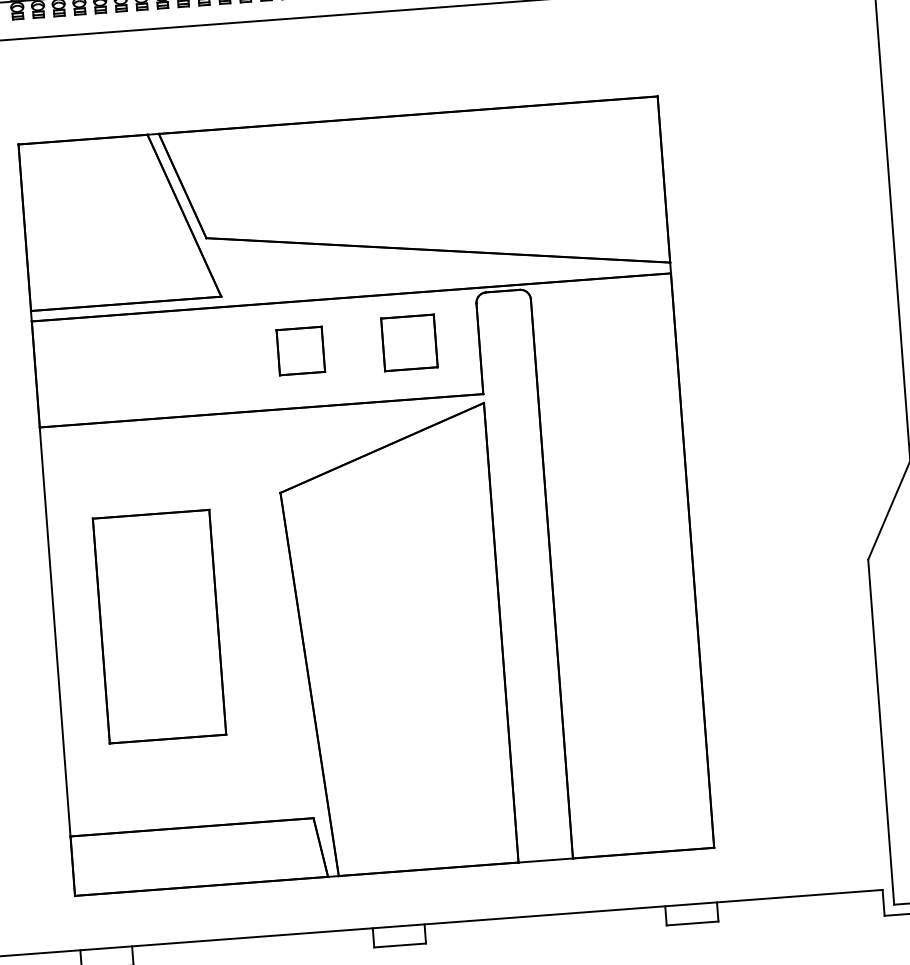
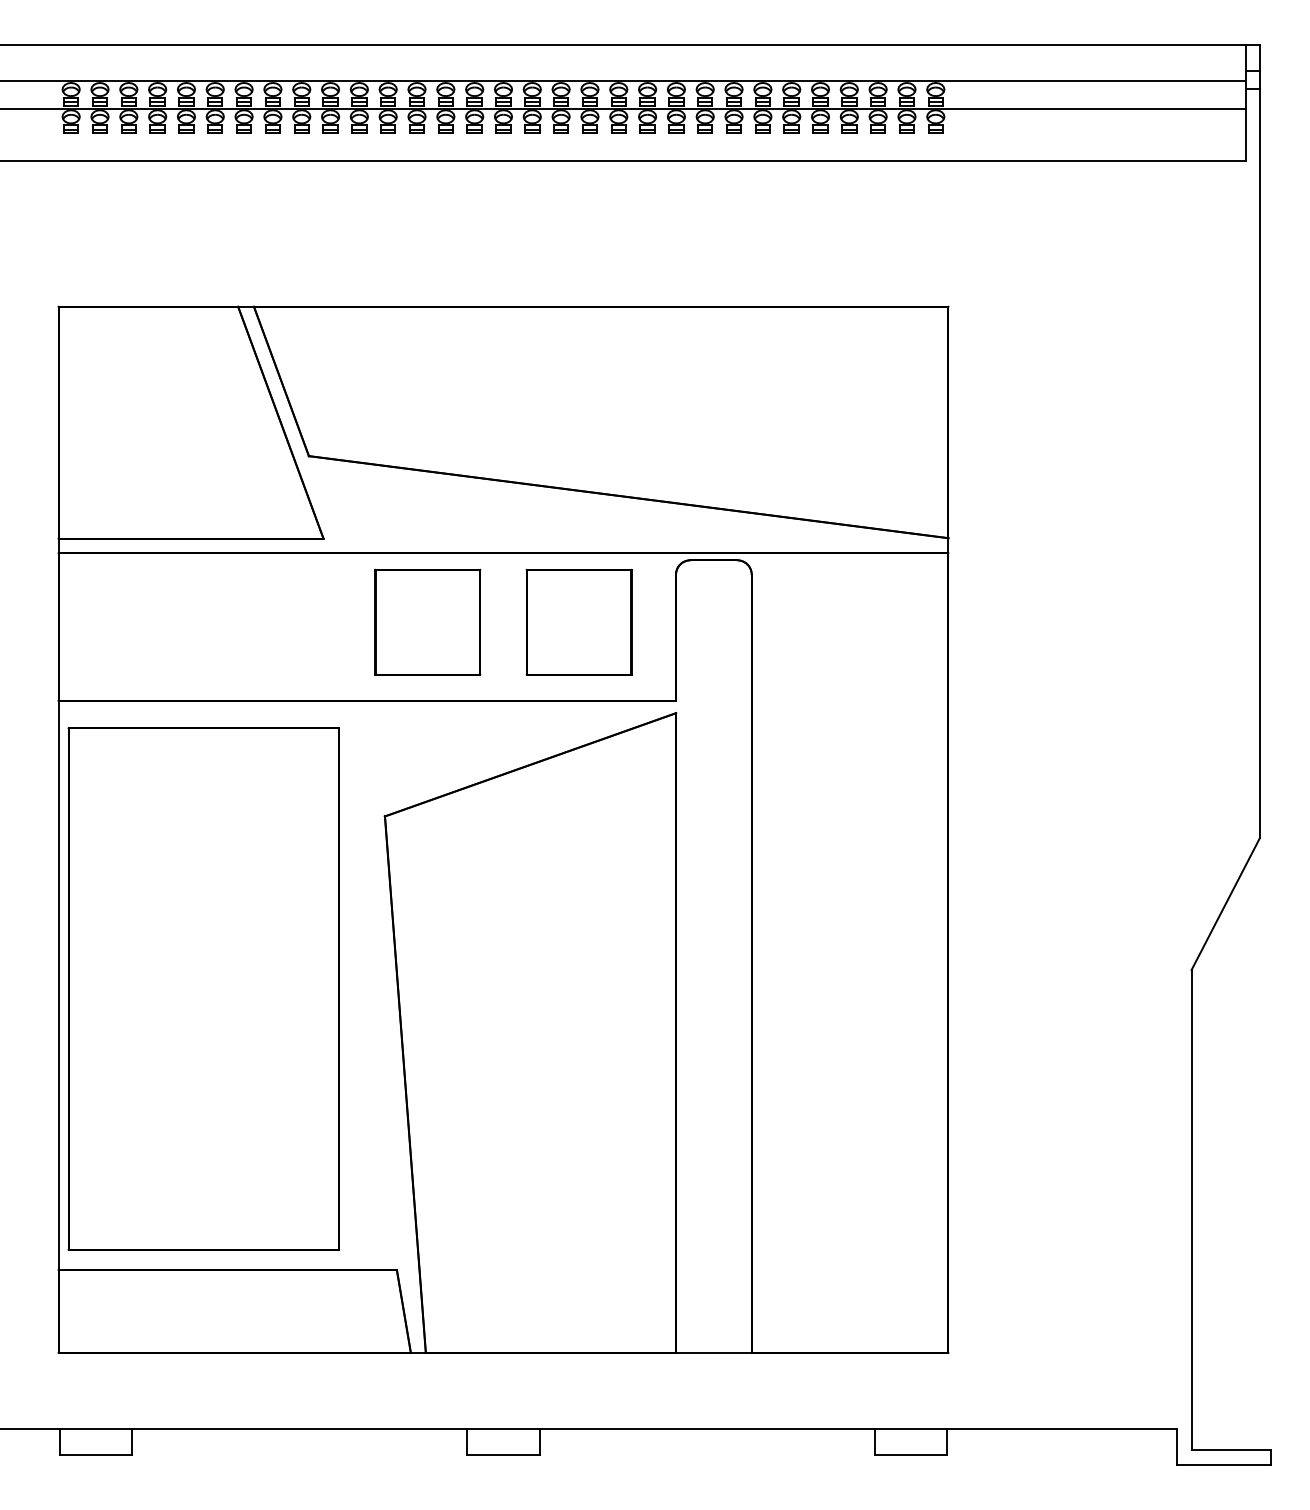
part: (408, 342) -> (578, 621), size x1.43
part: (300, 350) -> (427, 621), size x1.67
part: (159, 626) -> (203, 988), size x1.67

